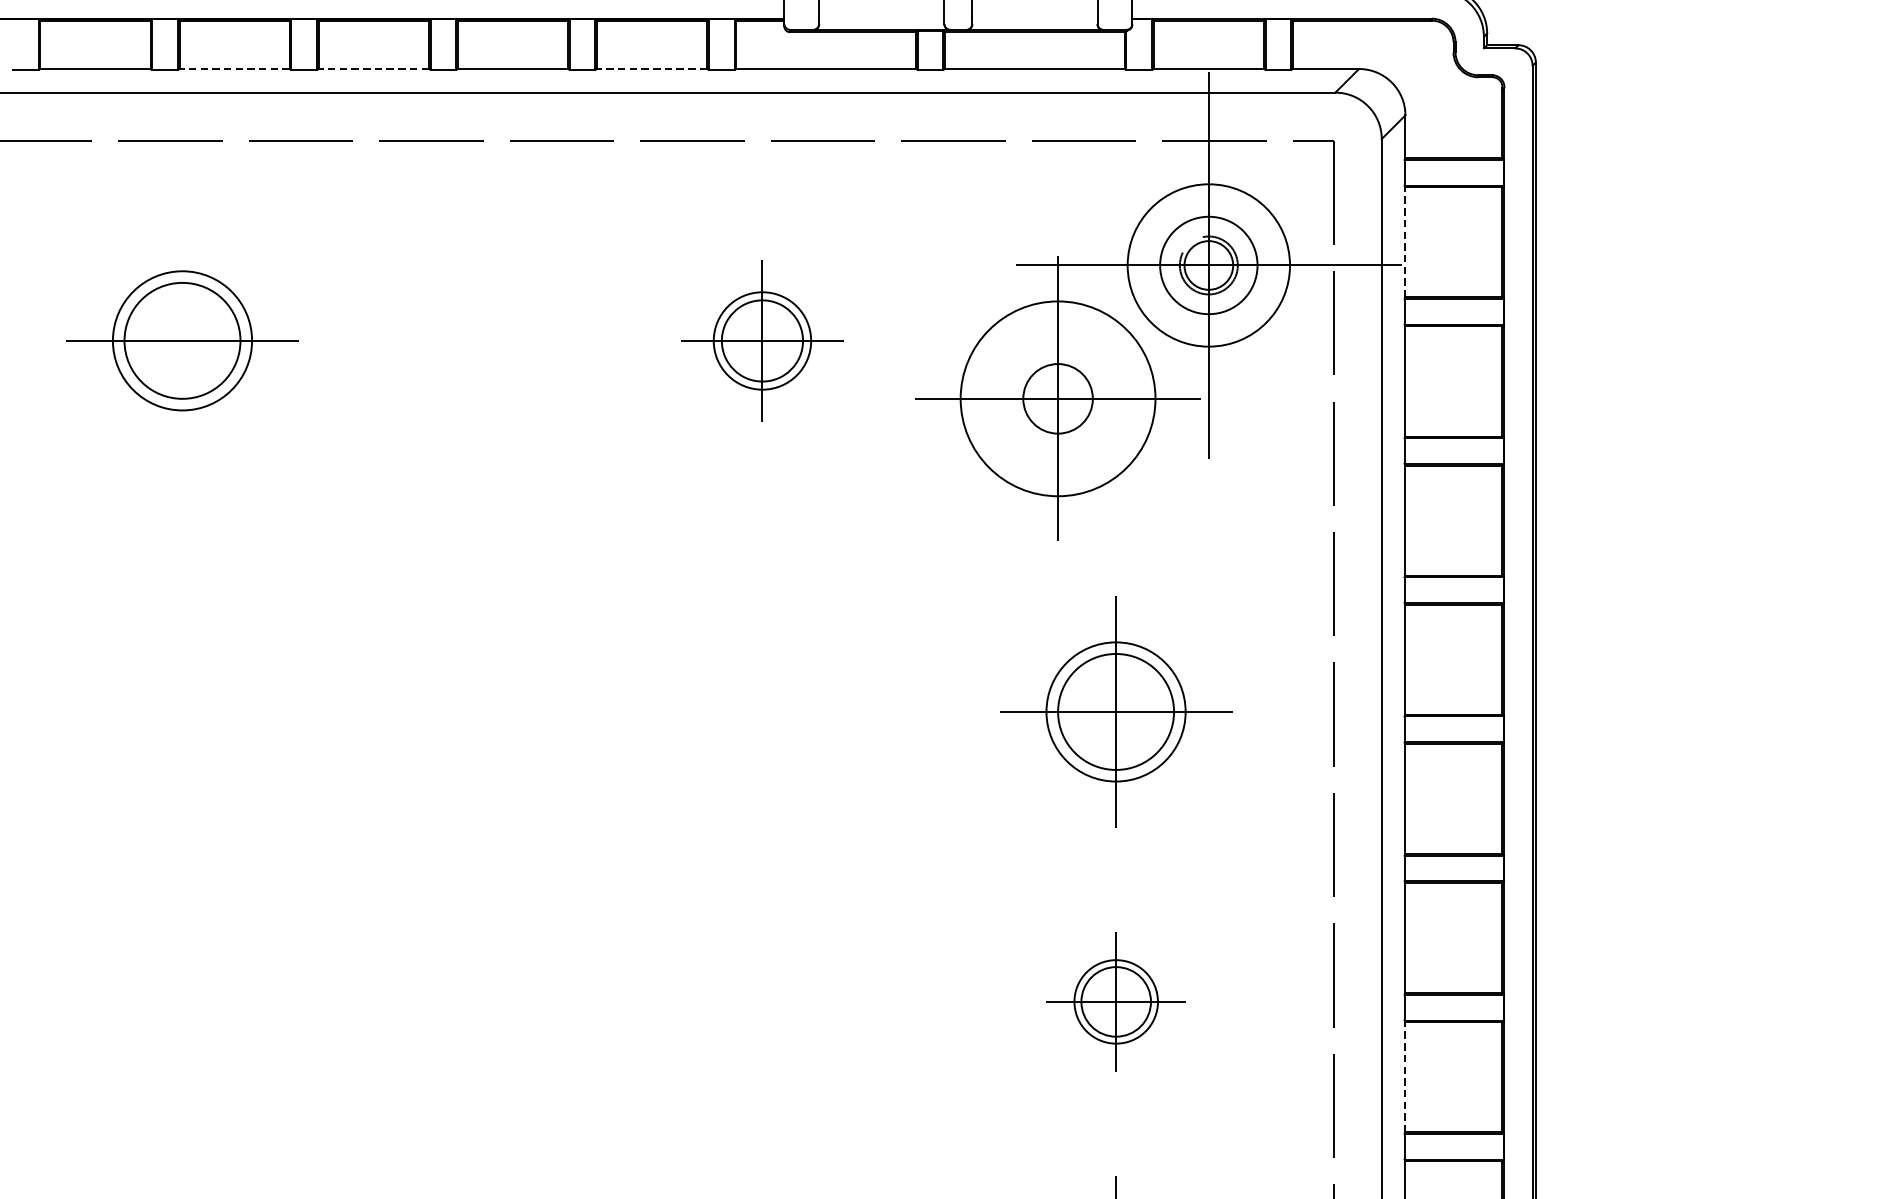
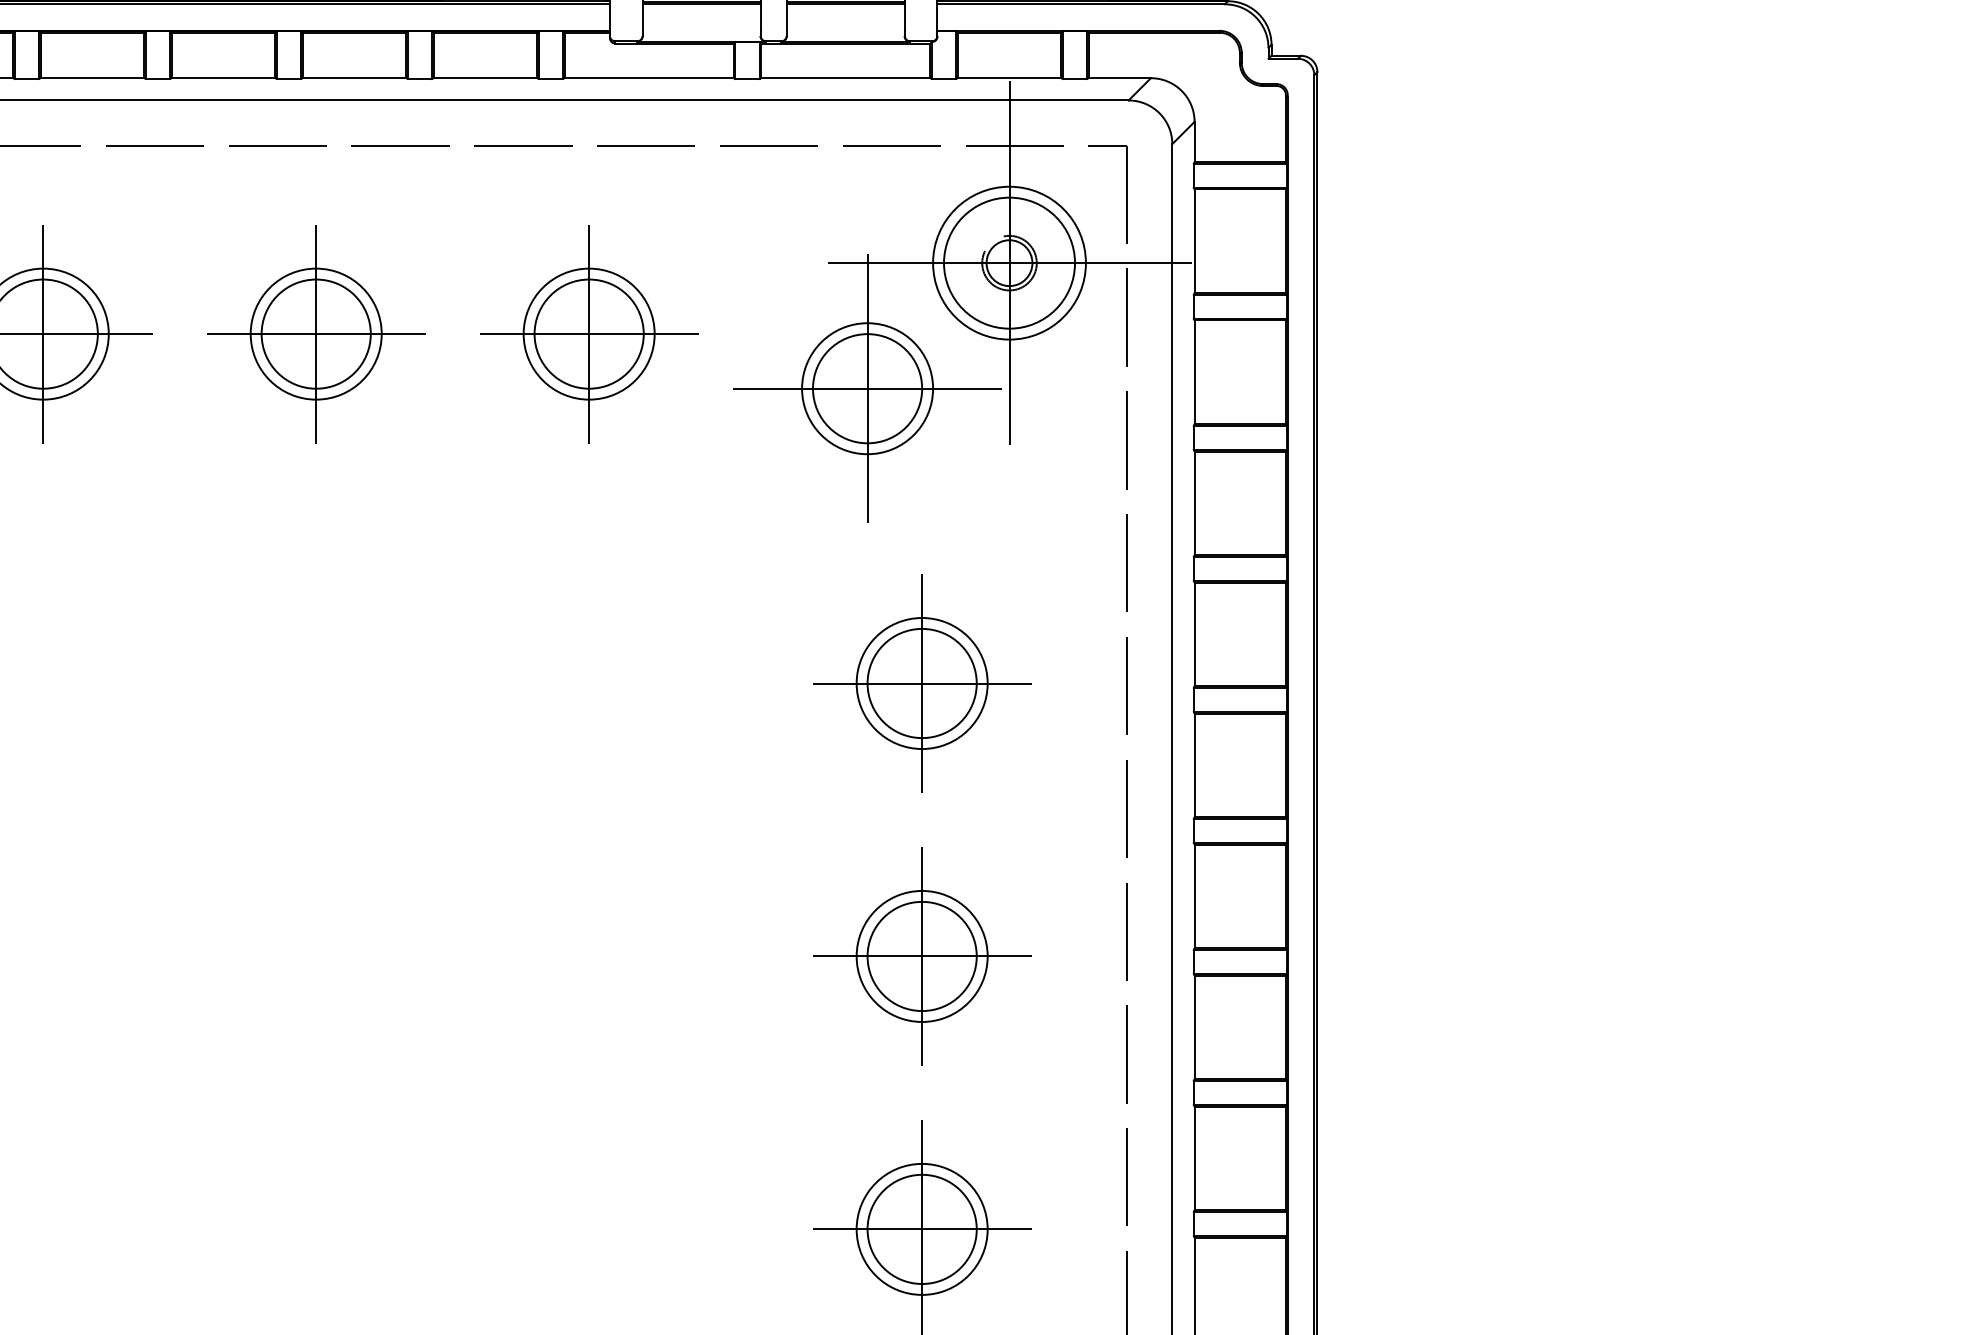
line: (234, 69) -> (92, 78), dashed -> solid
line: (373, 69) -> (223, 78), dashed -> solid
line: (652, 69) -> (485, 78), dashed -> solid
line: (1405, 242) -> (1194, 241), dashed -> solid
circle: (1208, 264) -> (1009, 262), size x1.43
line: (182, 340) -> (43, 333), added
part: (472, 341) -> (316, 334), added
part: (762, 341) -> (589, 334), size x1.43
circle: (1057, 398) -> (867, 388), size x0.71
circle: (1057, 398) -> (867, 388), size x1.67
part: (1116, 1001) -> (922, 956), size x1.67
line: (1405, 1077) -> (1194, 1027), dashed -> solid

